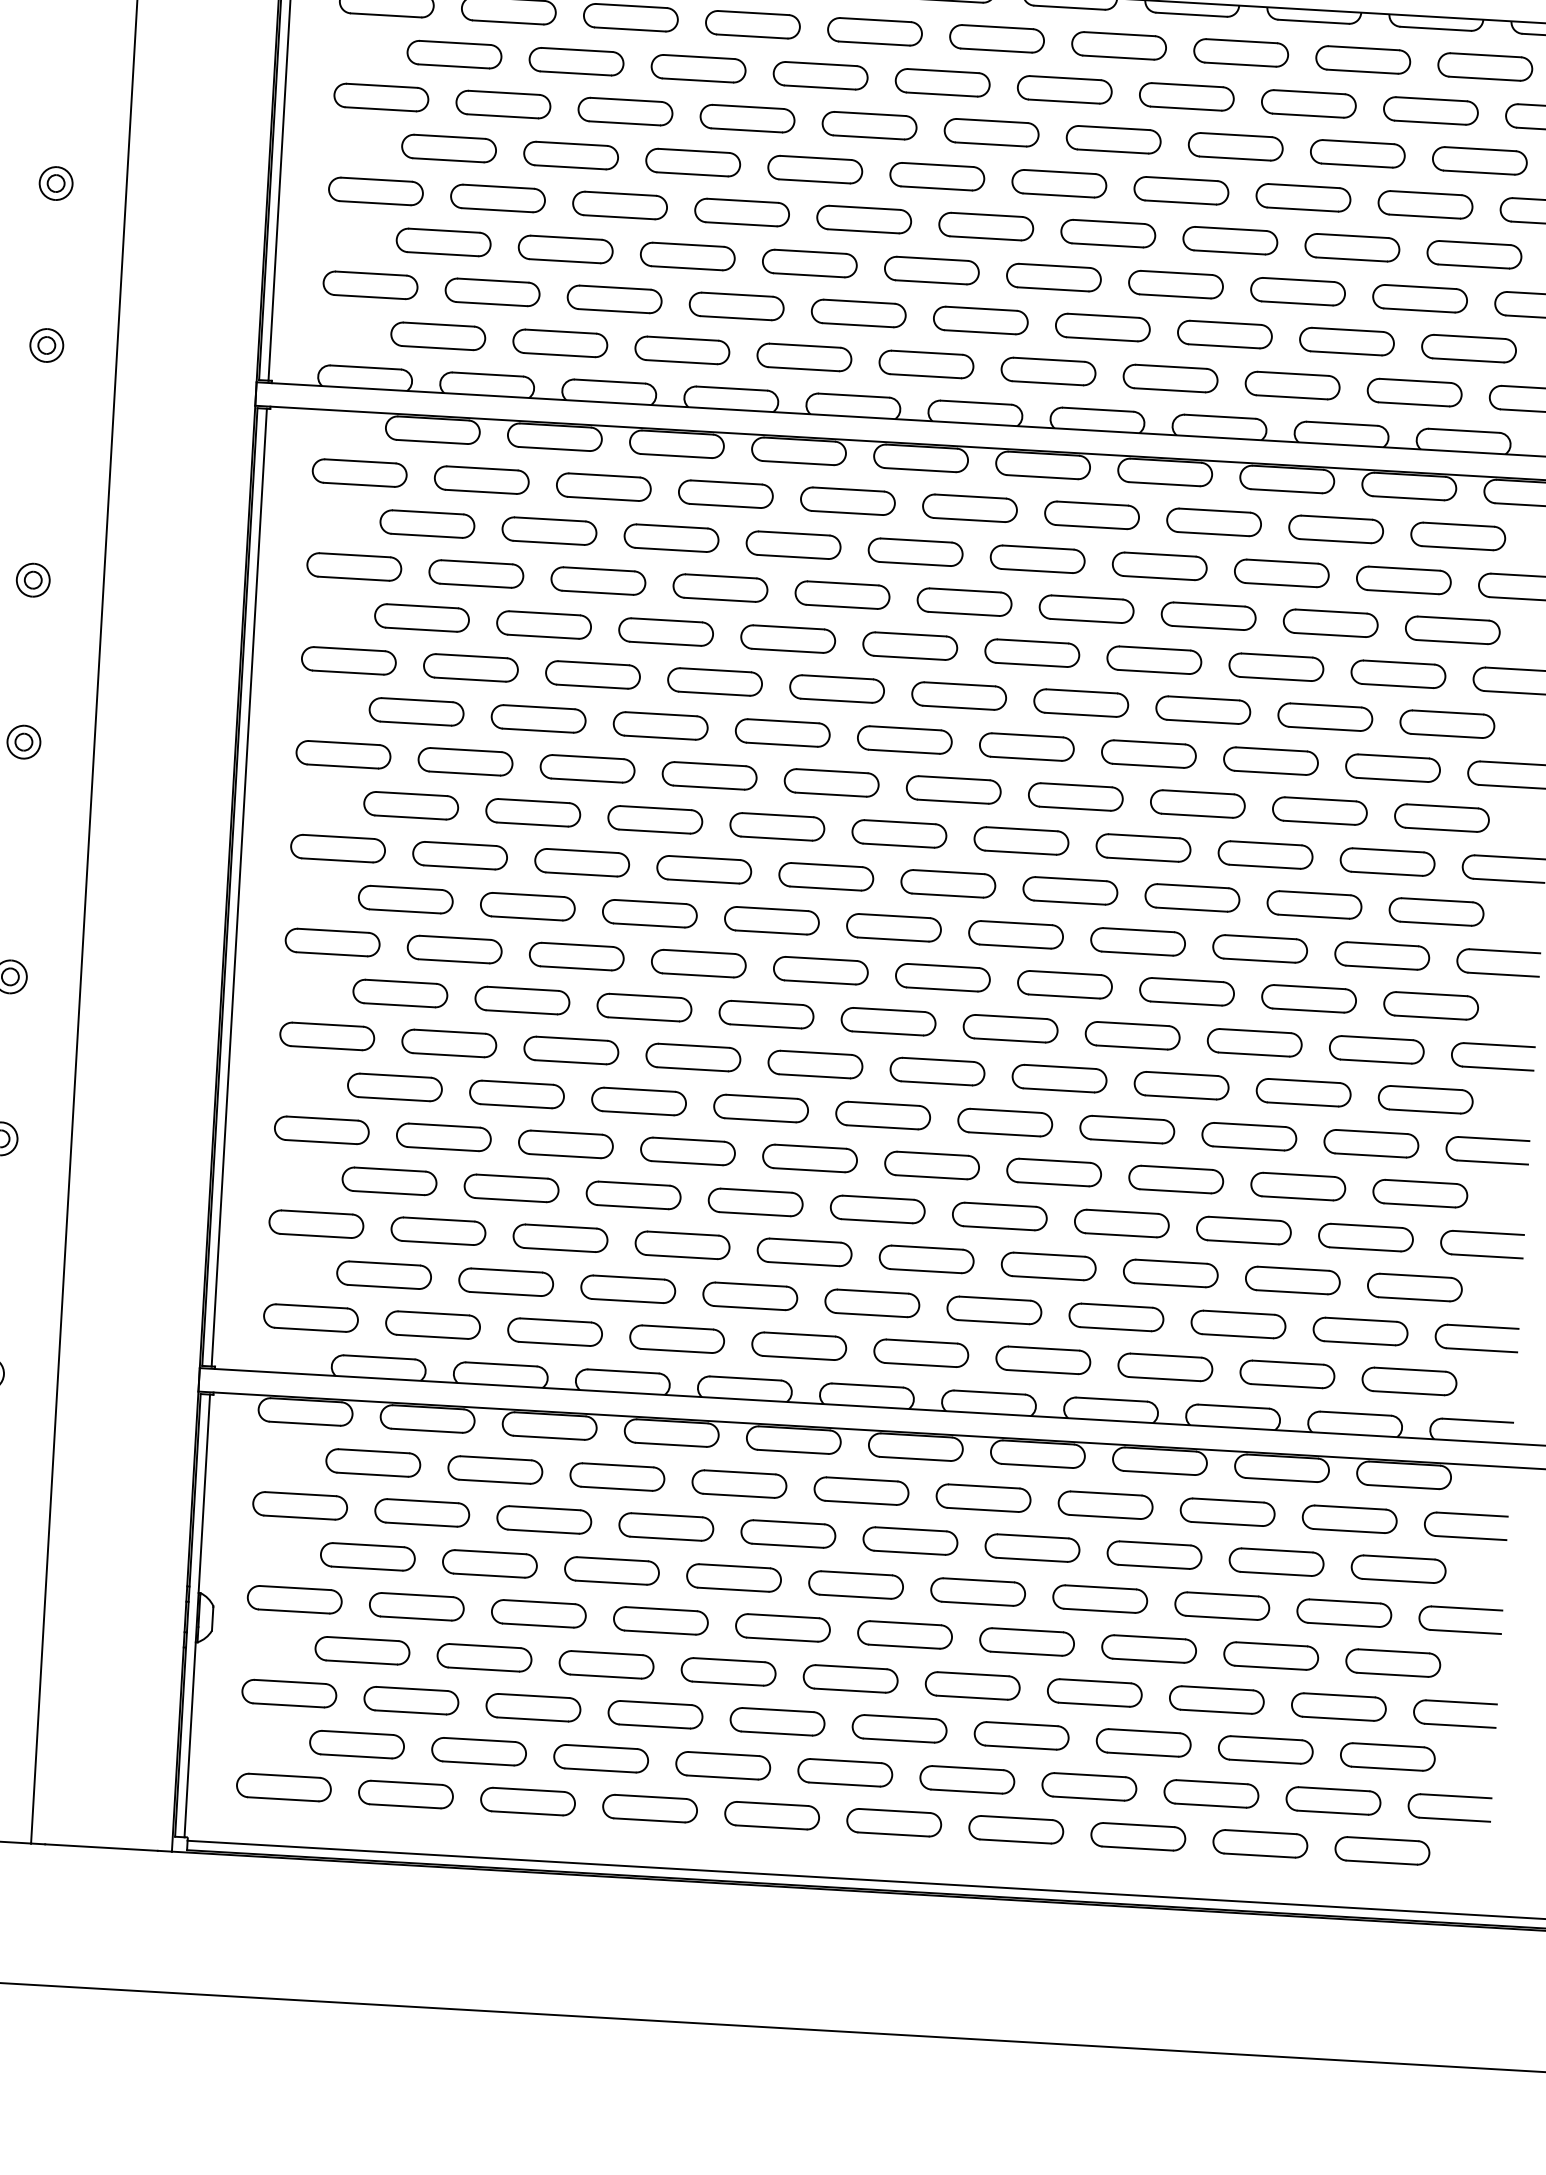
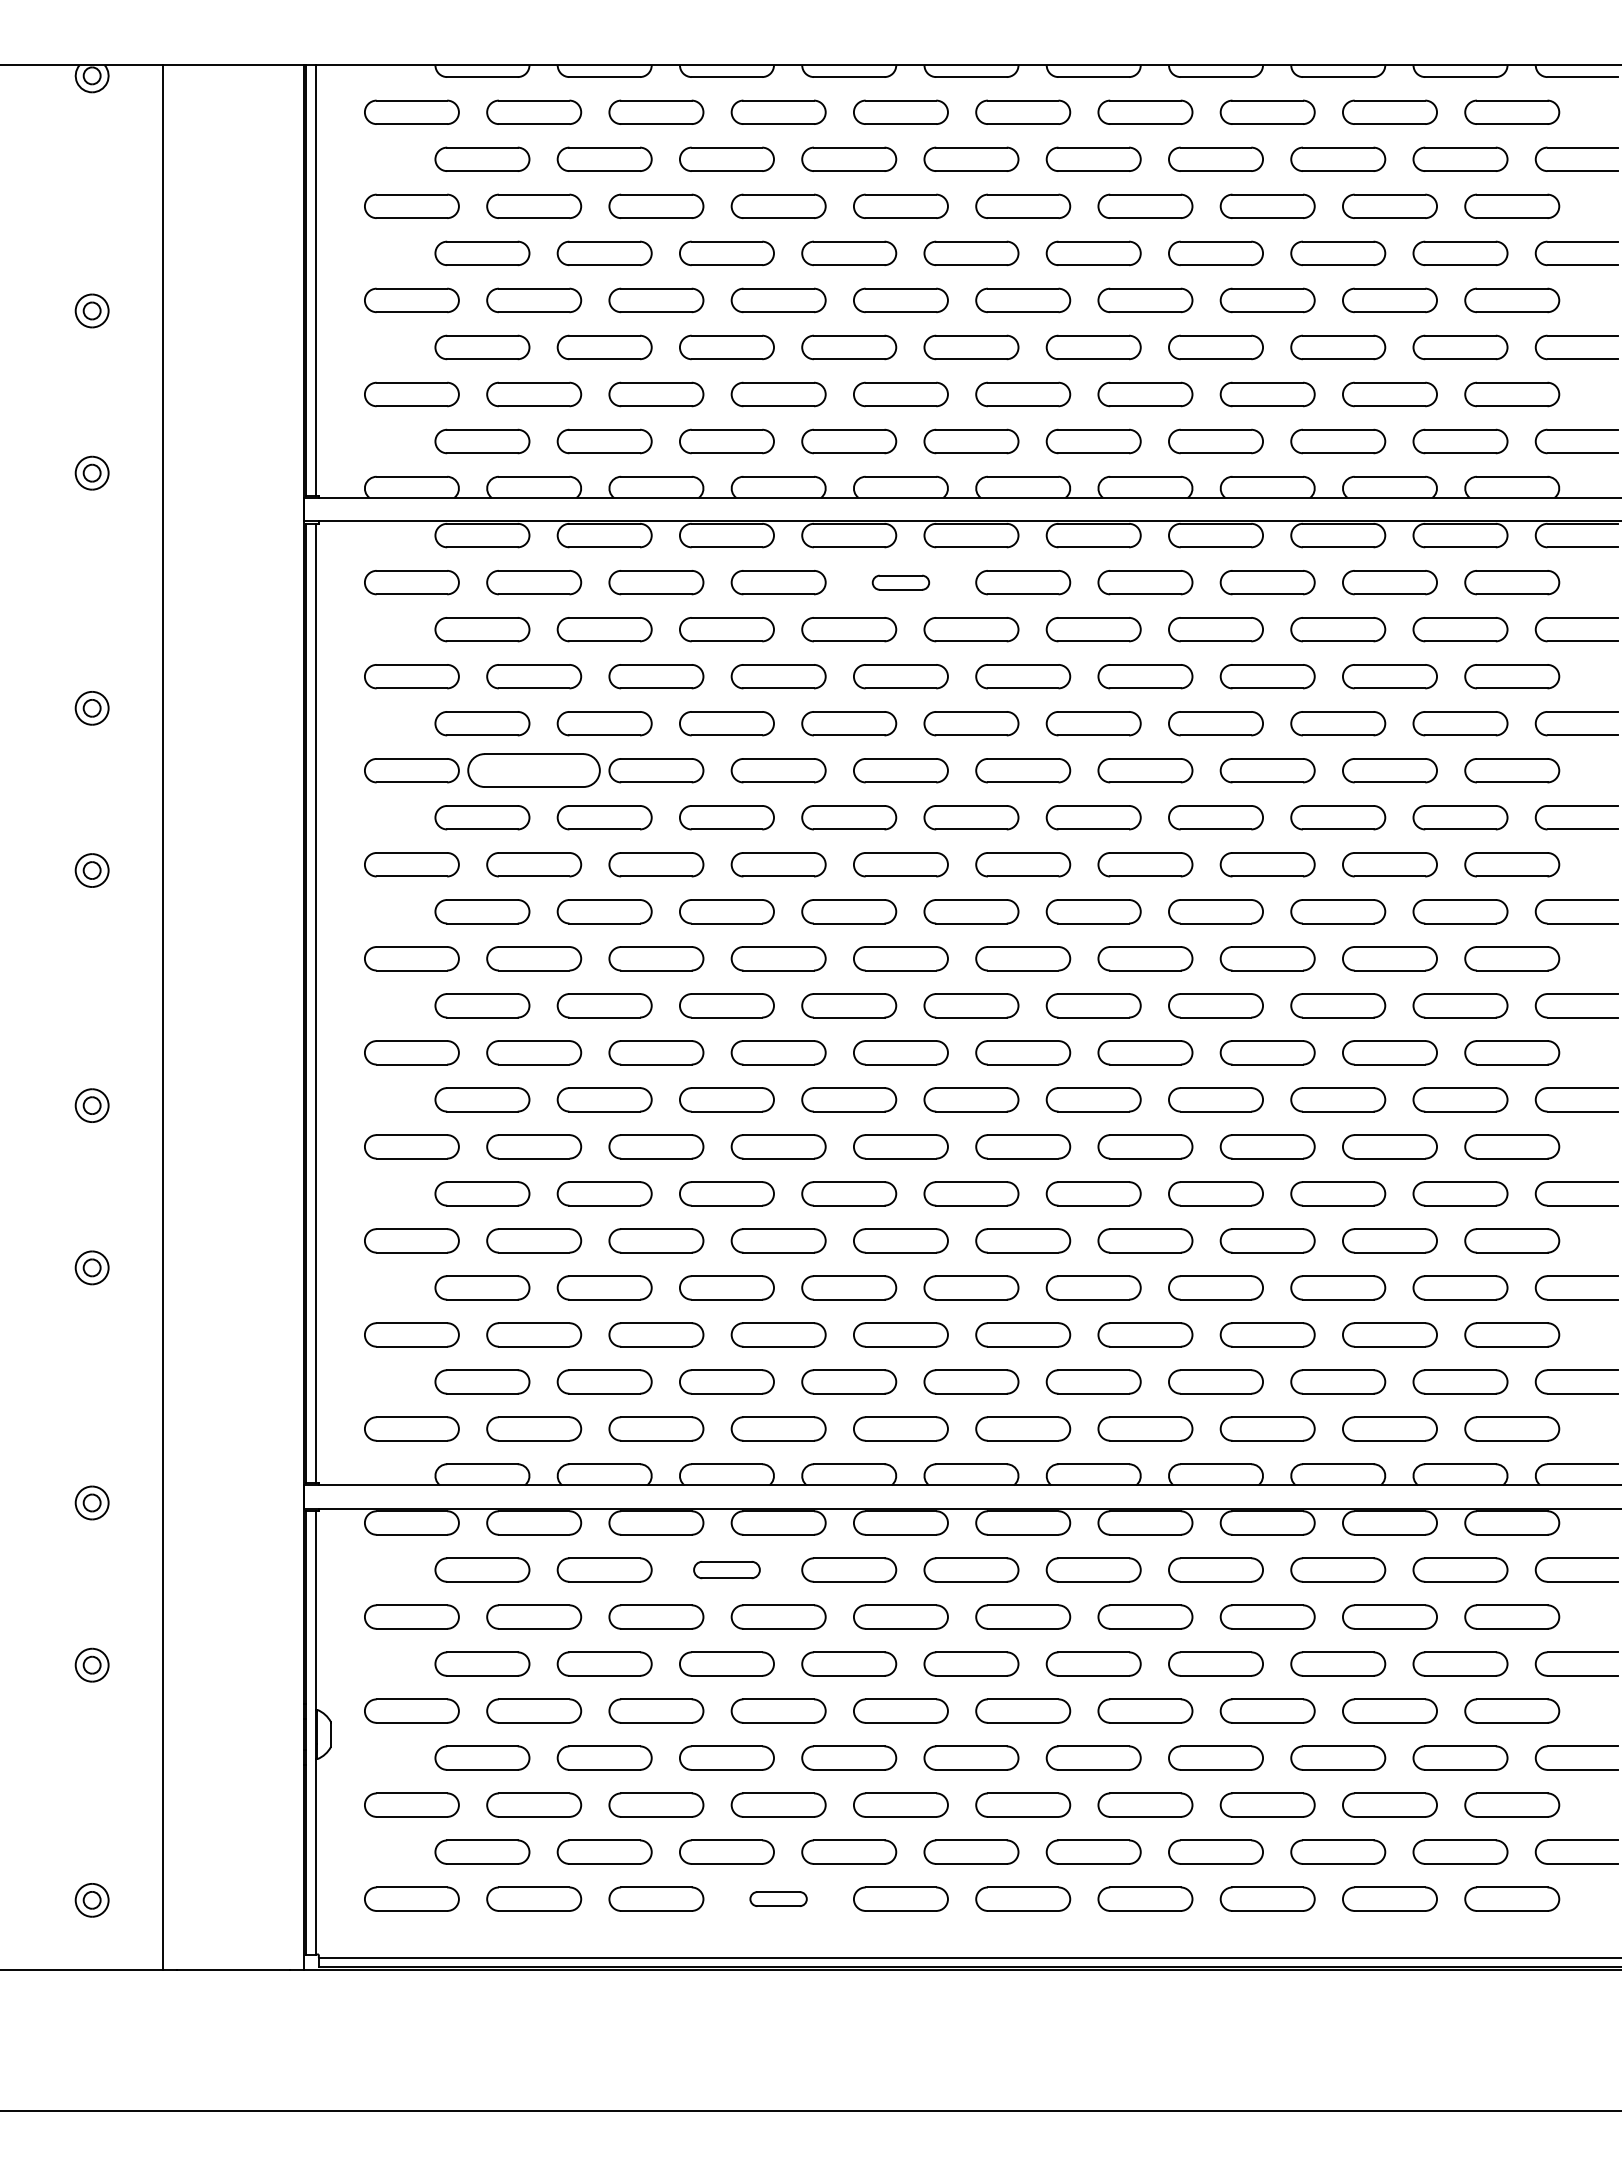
part: (847, 501) -> (900, 582), size x0.6
part: (471, 667) -> (534, 770), size x1.4
part: (616, 1476) -> (726, 1569), size x0.7
part: (649, 1807) -> (778, 1898), size x0.6

